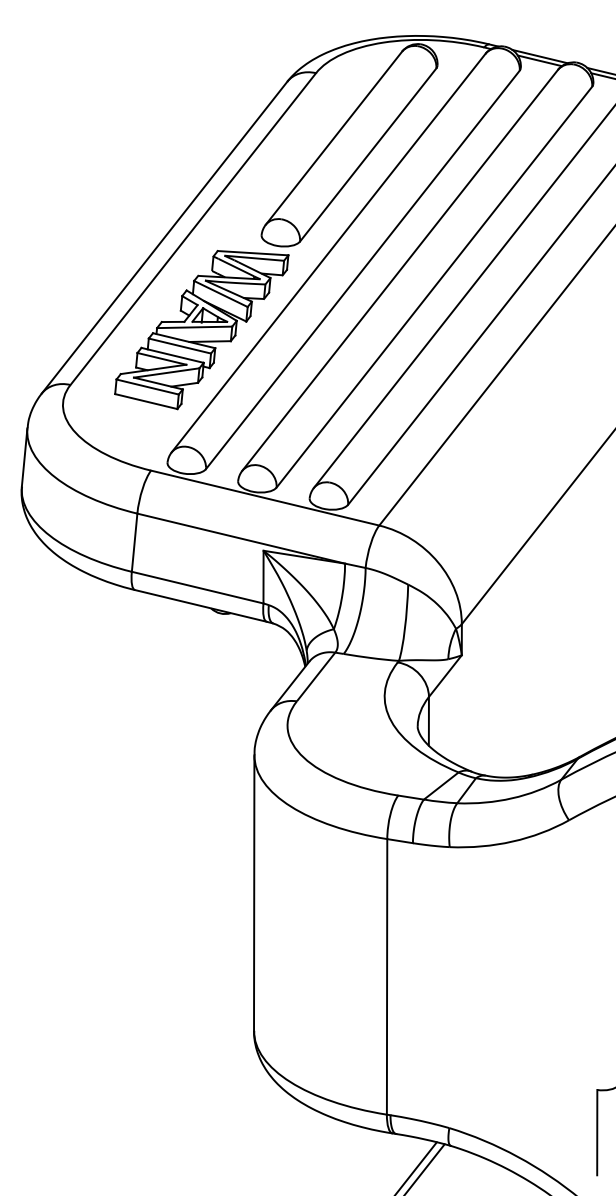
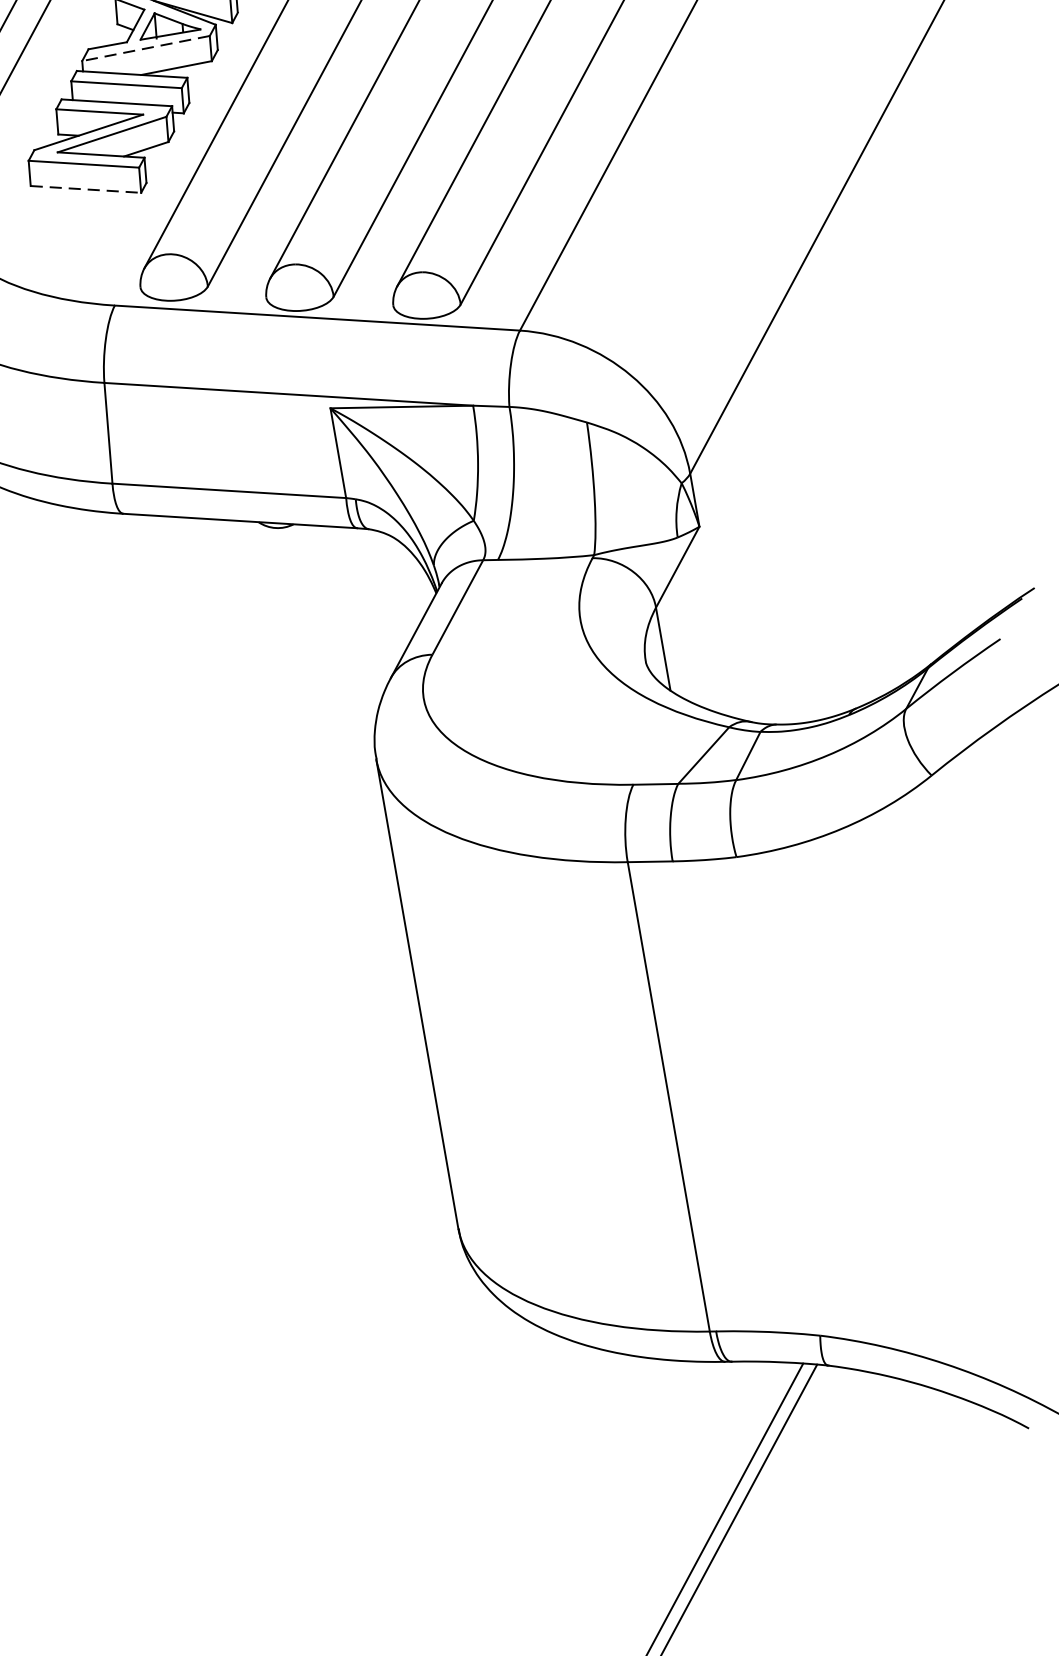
line: (194, 327) -> (145, 48), solid -> dashed
line: (146, 401) -> (86, 189), solid -> dashed

